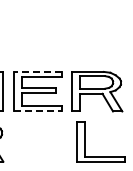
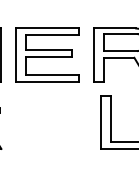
line: (37, 71) -> (47, 27), dashed -> solid
line: (37, 111) -> (47, 81), dashed -> solid

